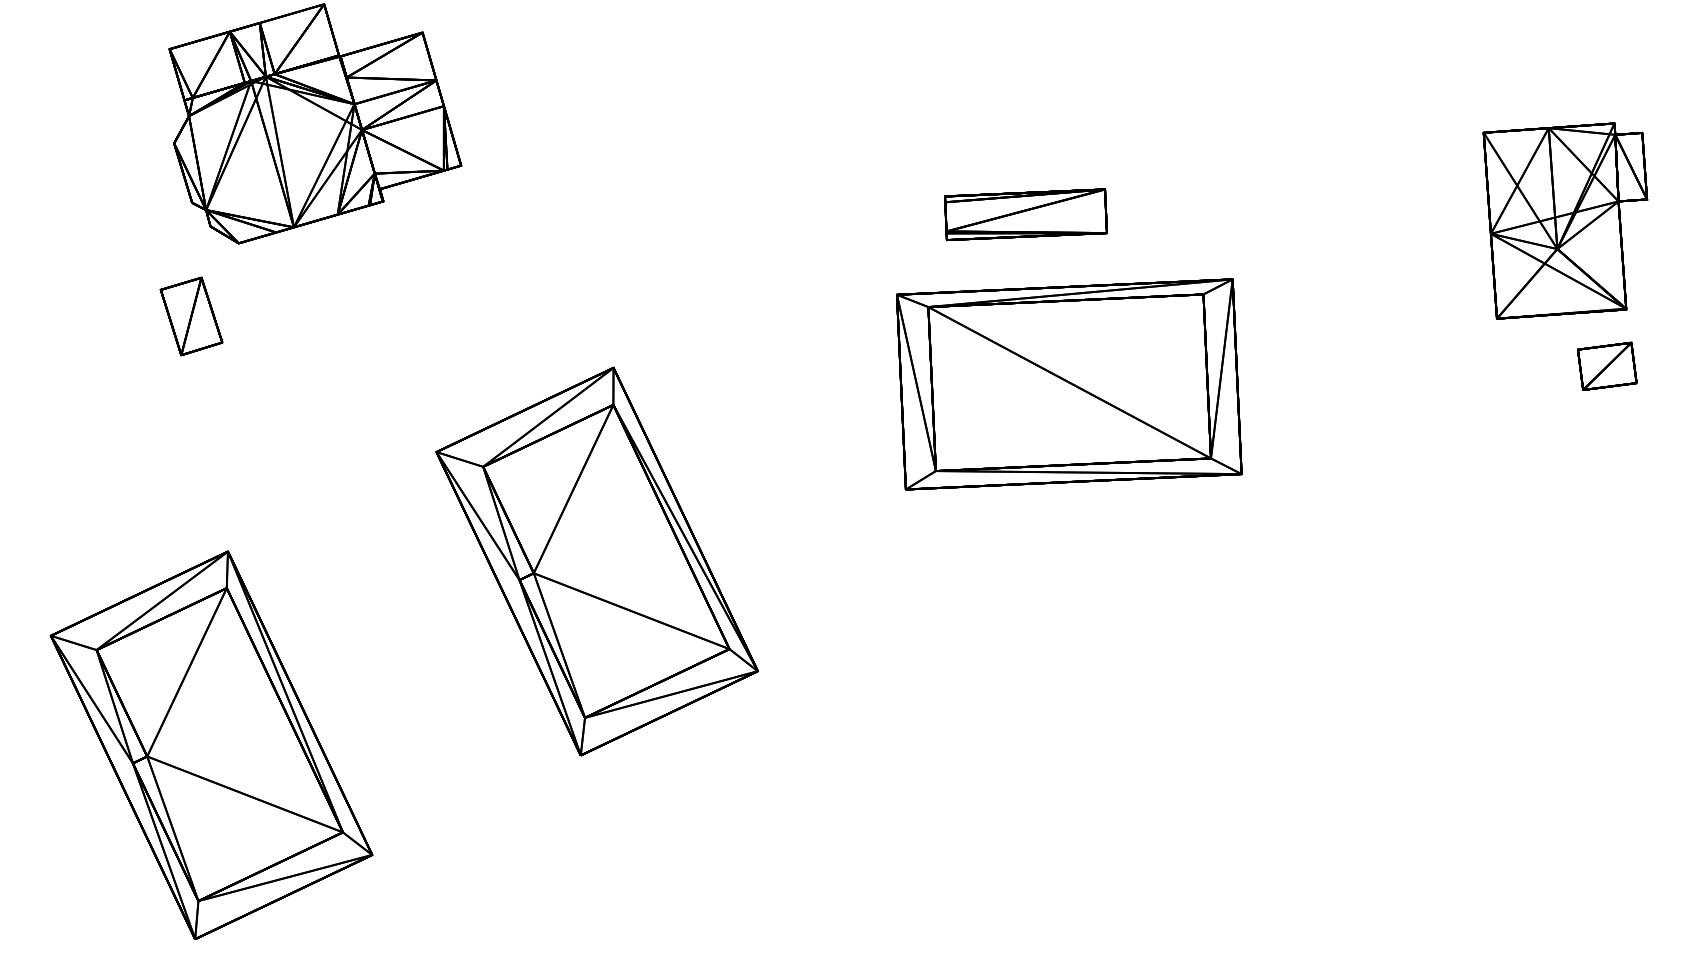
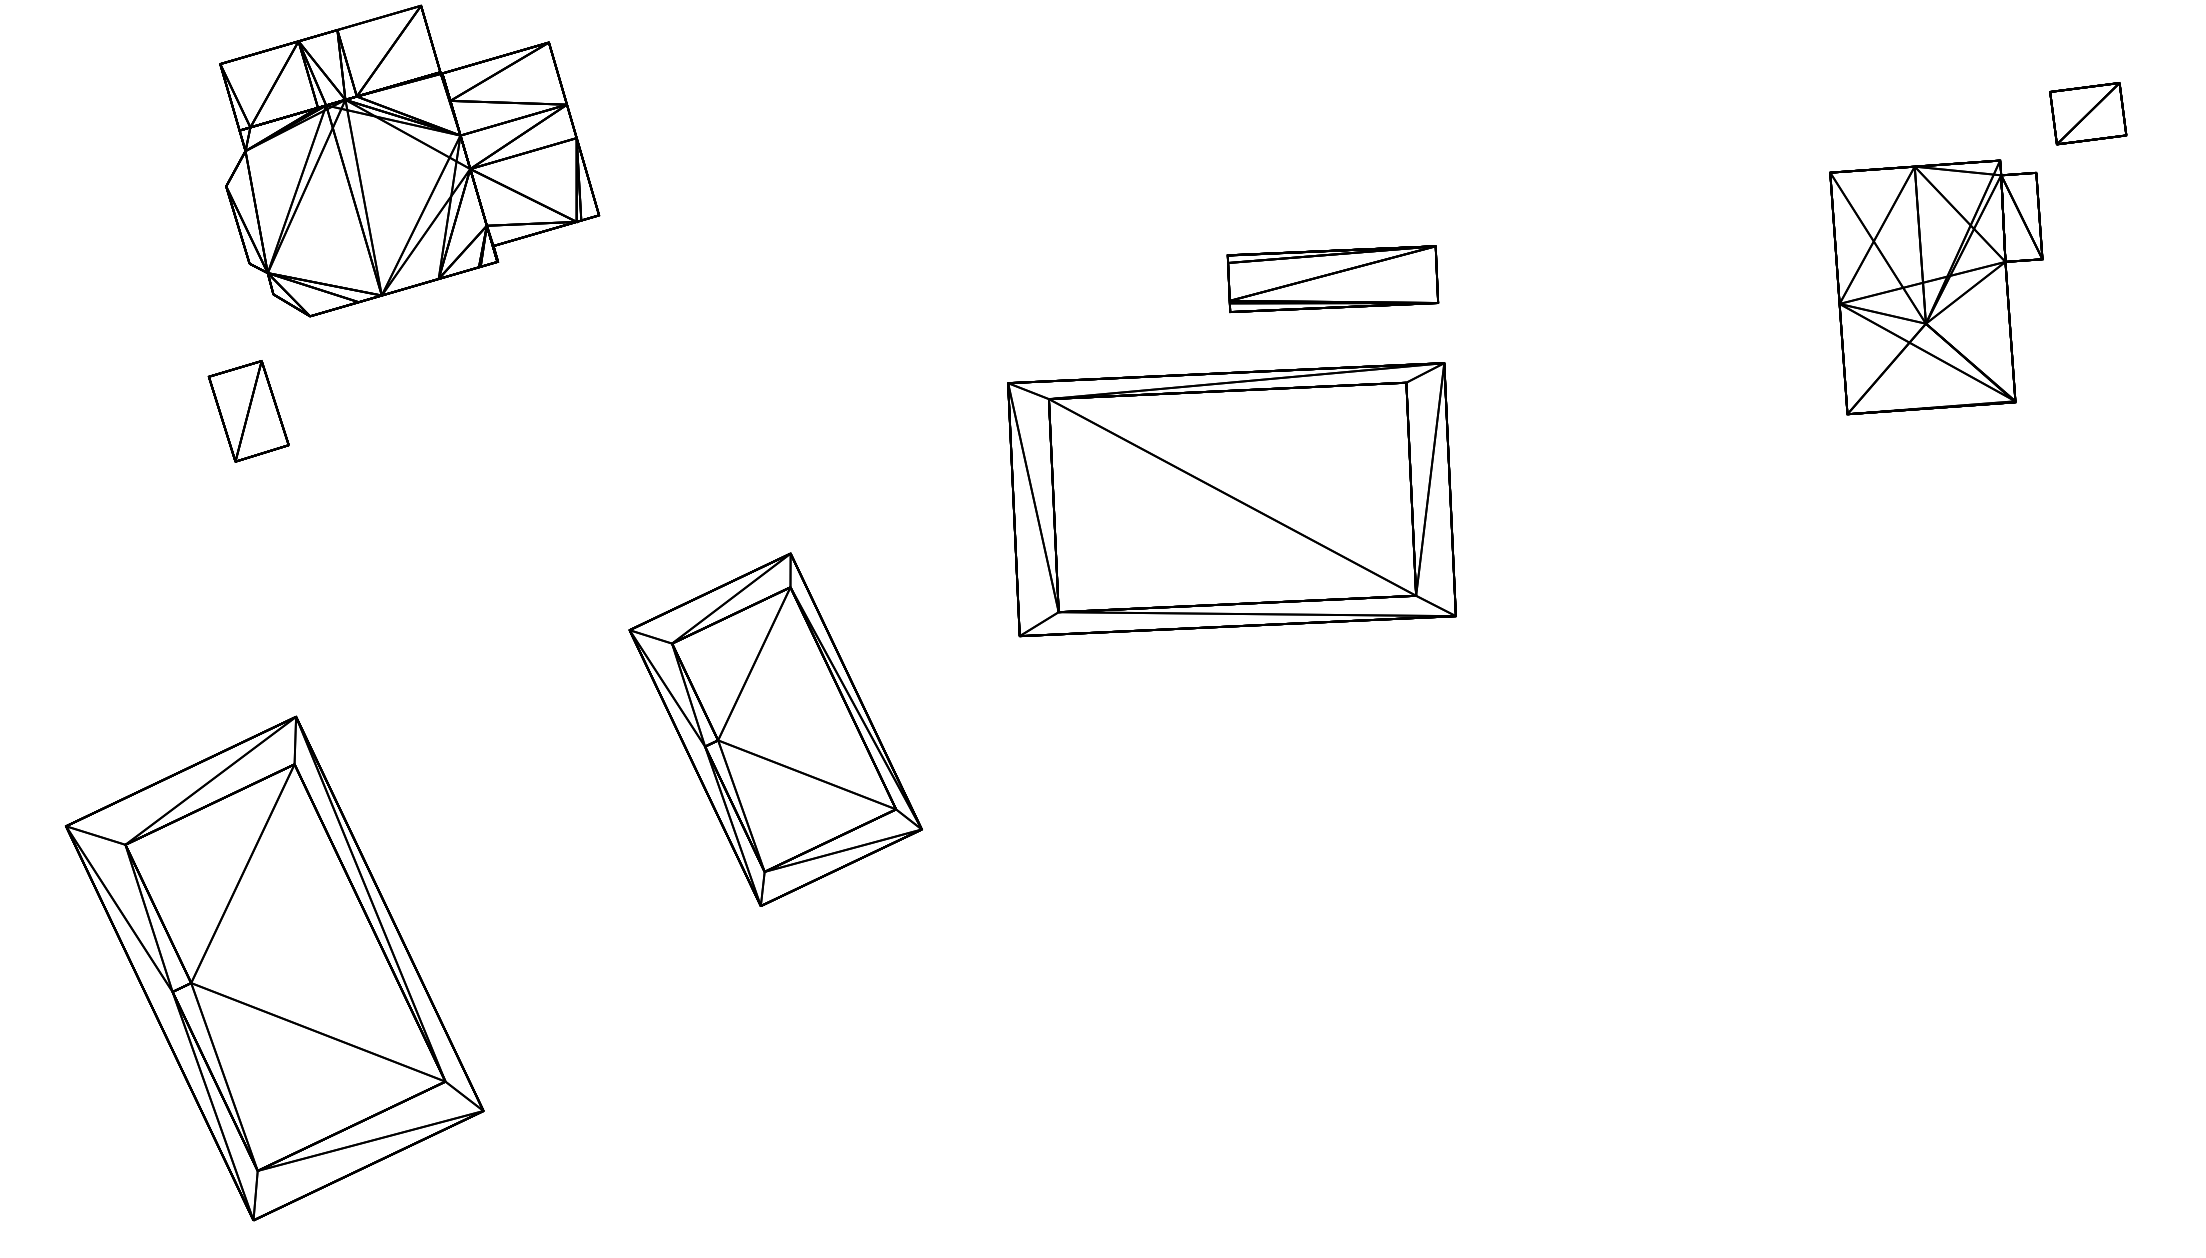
part: (1565, 220) -> (1936, 286), moved
part: (1607, 365) -> (2088, 112), moved
part: (1069, 384) -> (1232, 499), moved
part: (596, 561) -> (774, 729), size x0.7

